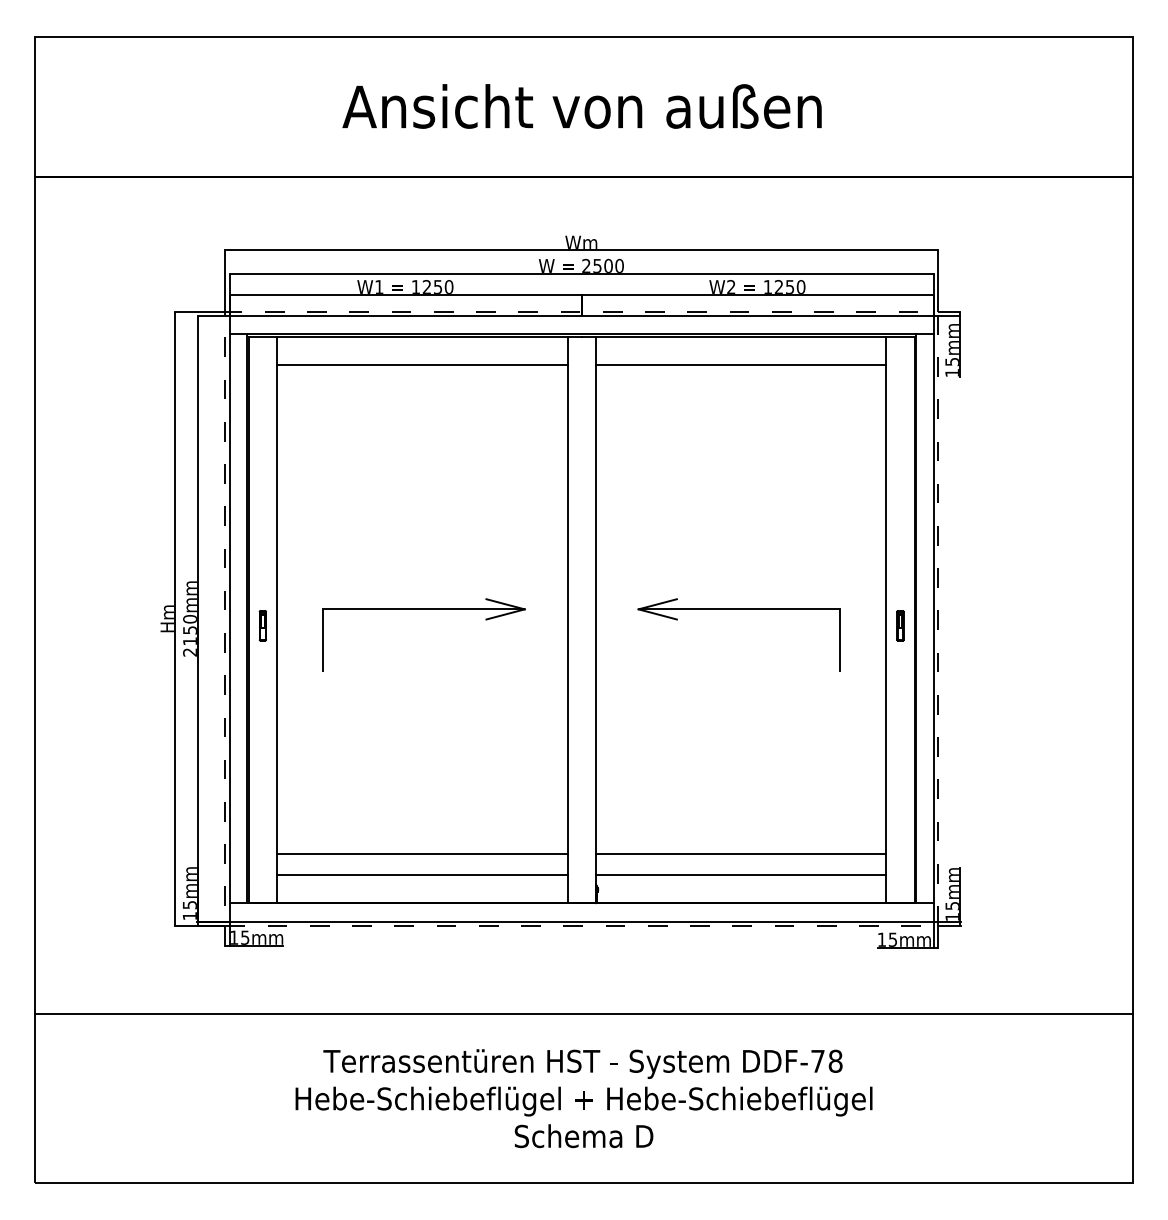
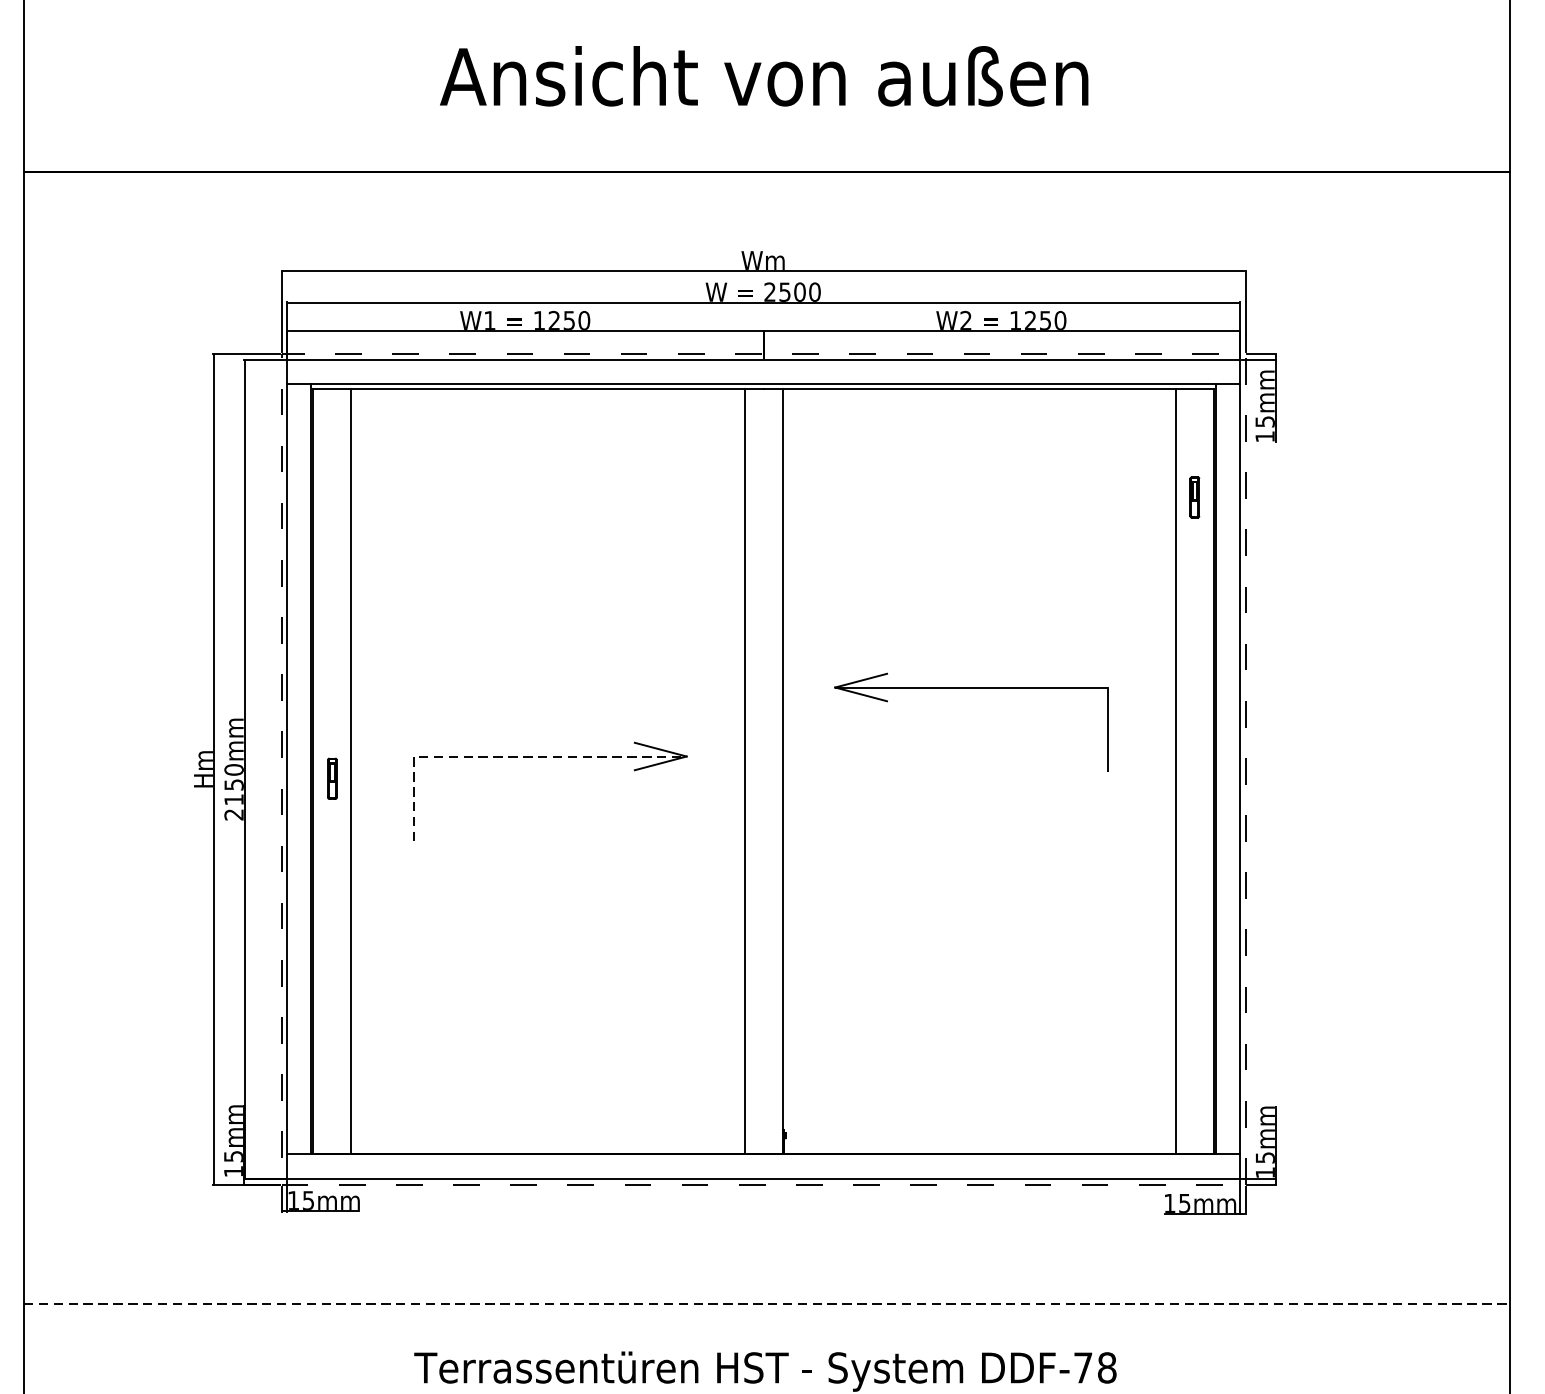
line: (421, 365) -> (546, 426), removed
line: (740, 365) -> (978, 426), removed
line: (392, 609) -> (507, 756), solid -> dashed
part: (738, 609) -> (970, 687), moved
part: (900, 625) -> (1194, 496), moved
line: (421, 853) -> (546, 1086), removed
line: (740, 853) -> (978, 1086), removed
line: (421, 874) -> (546, 1115), removed
line: (740, 874) -> (978, 1115), removed
line: (584, 1014) -> (767, 1304), solid -> dashed

